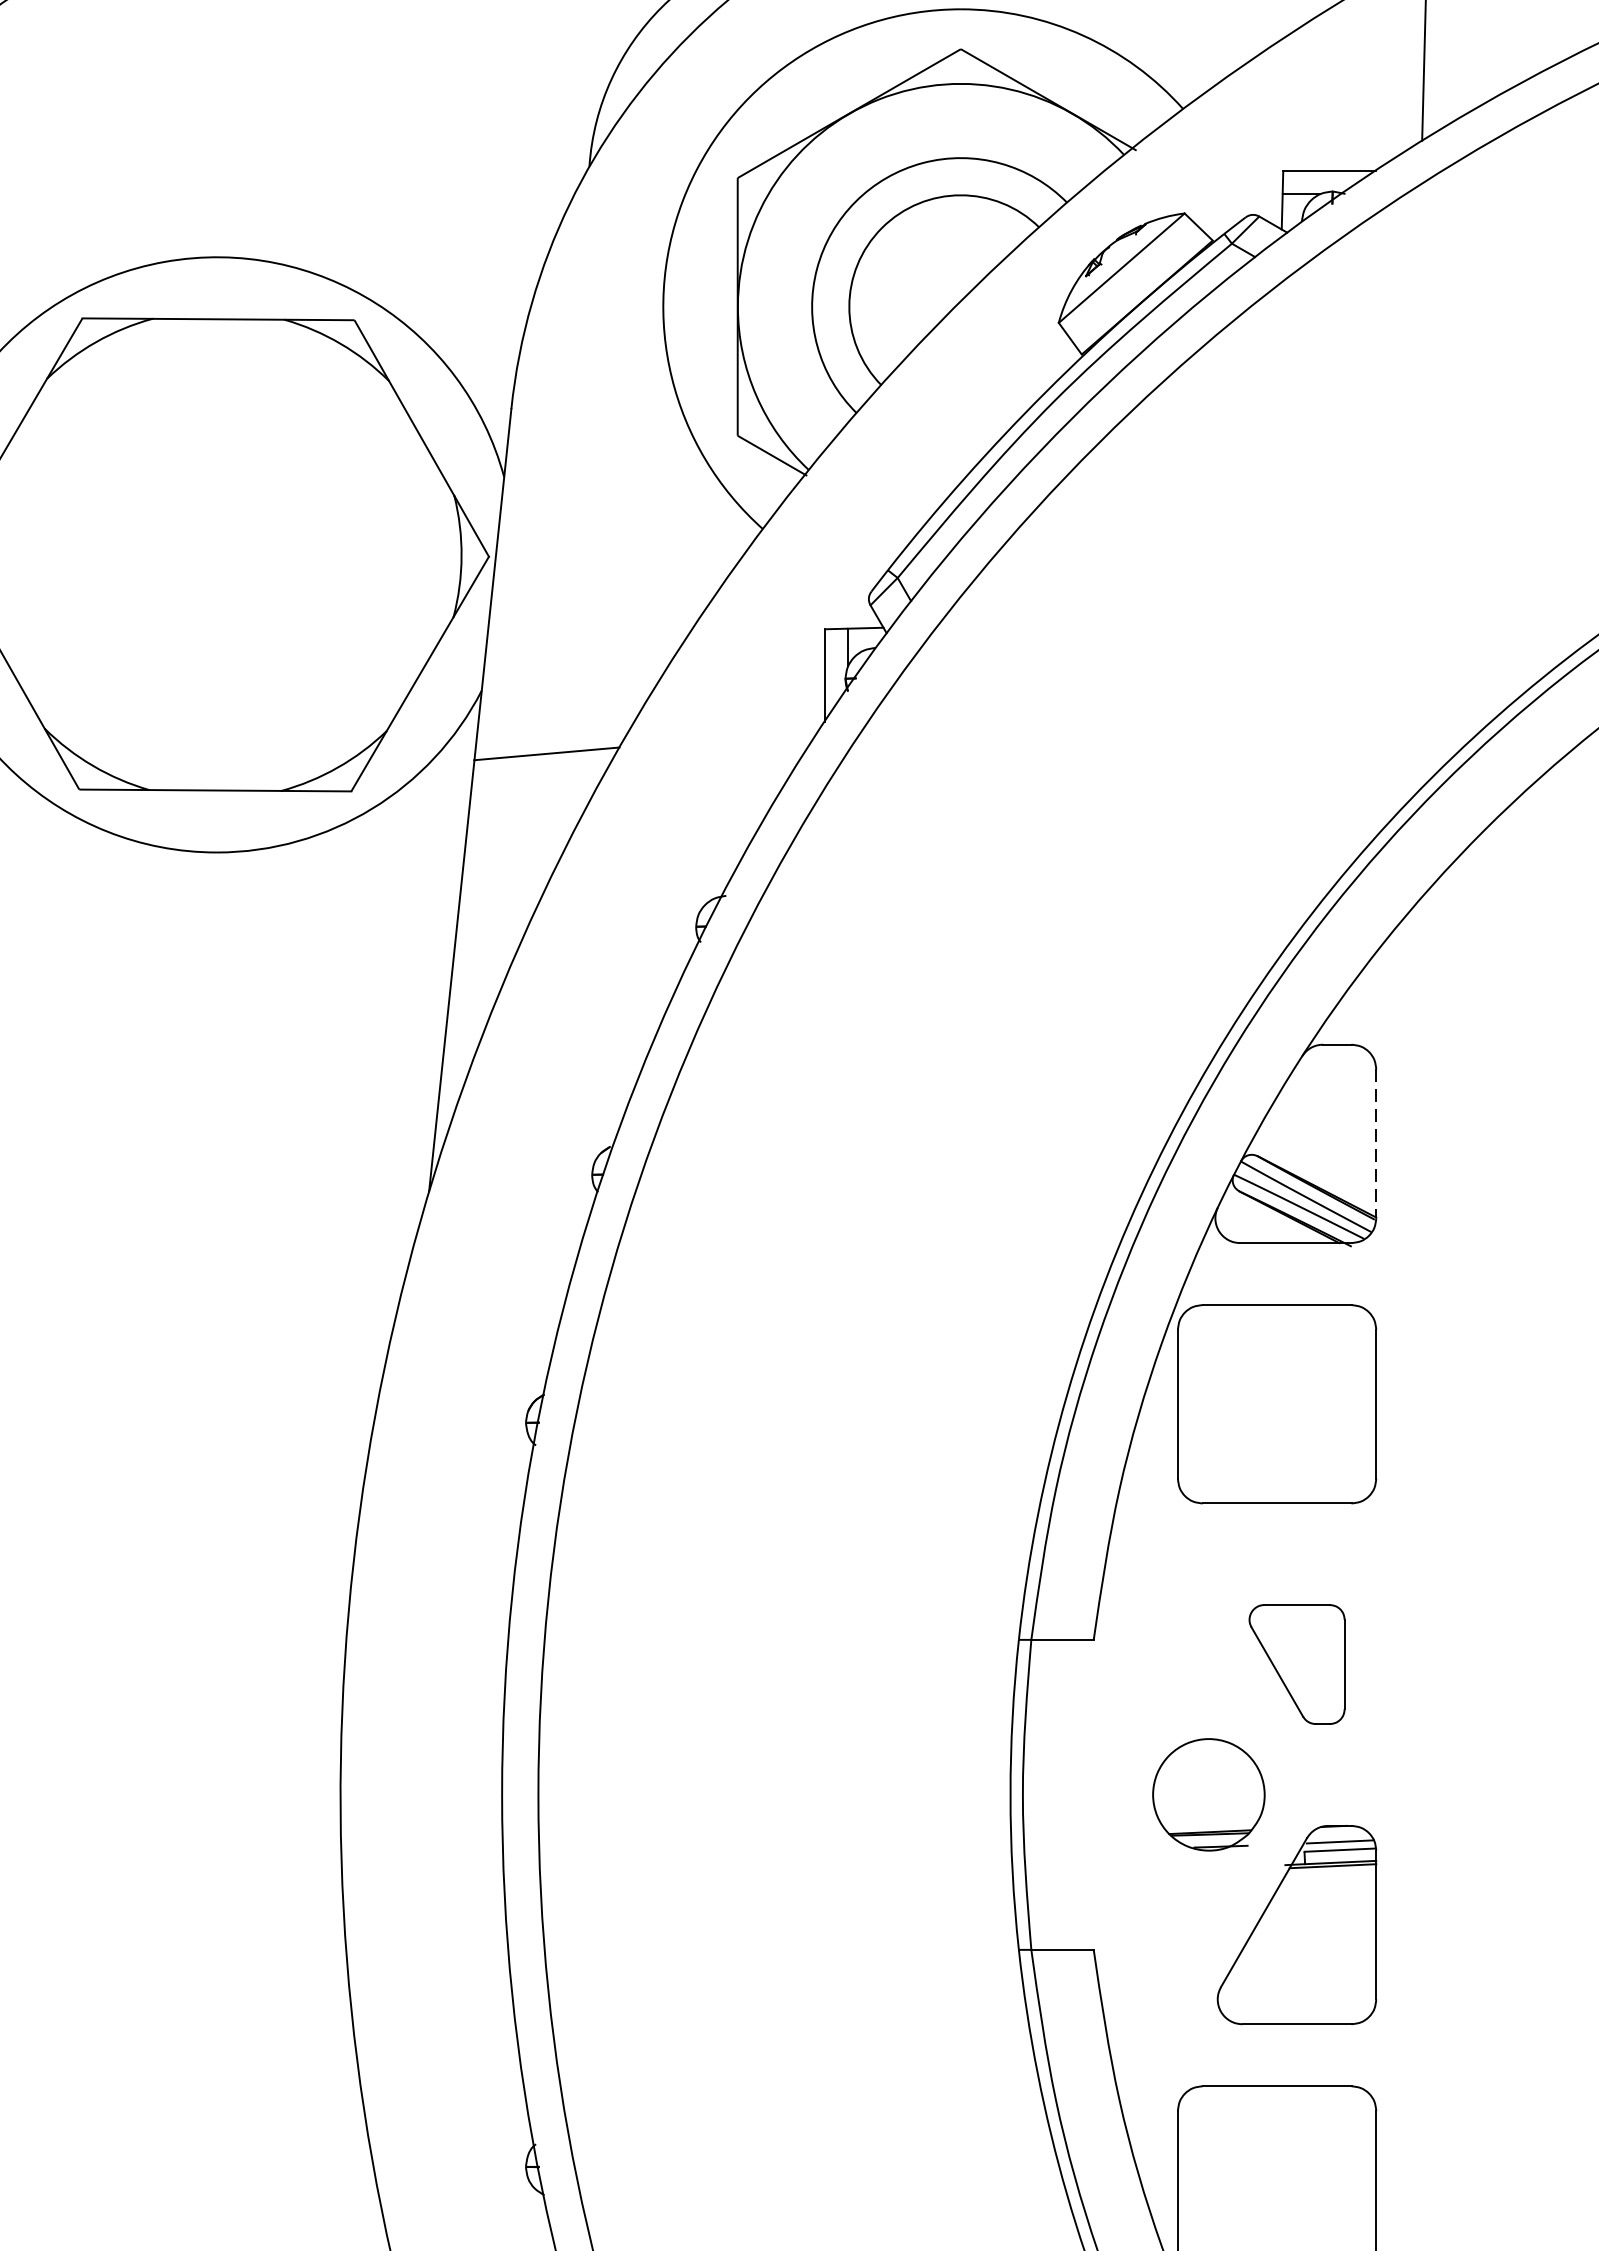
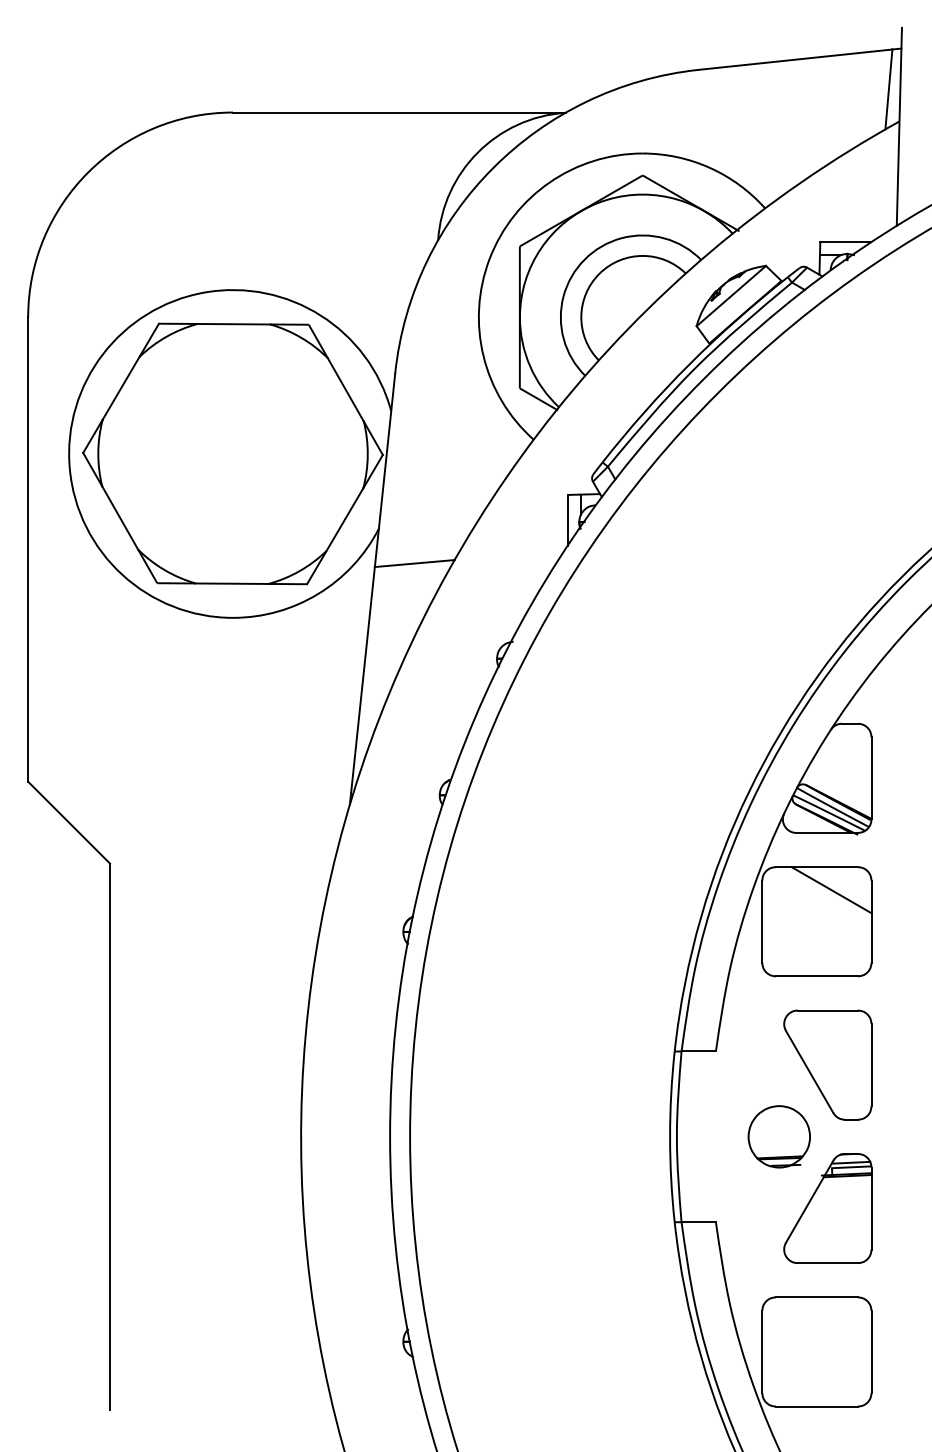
line: (1376, 1144) -> (871, 778), dashed -> solid
line: (1303, 1347) -> (831, 890), added
part: (1296, 1663) -> (827, 1064), size x1.67

